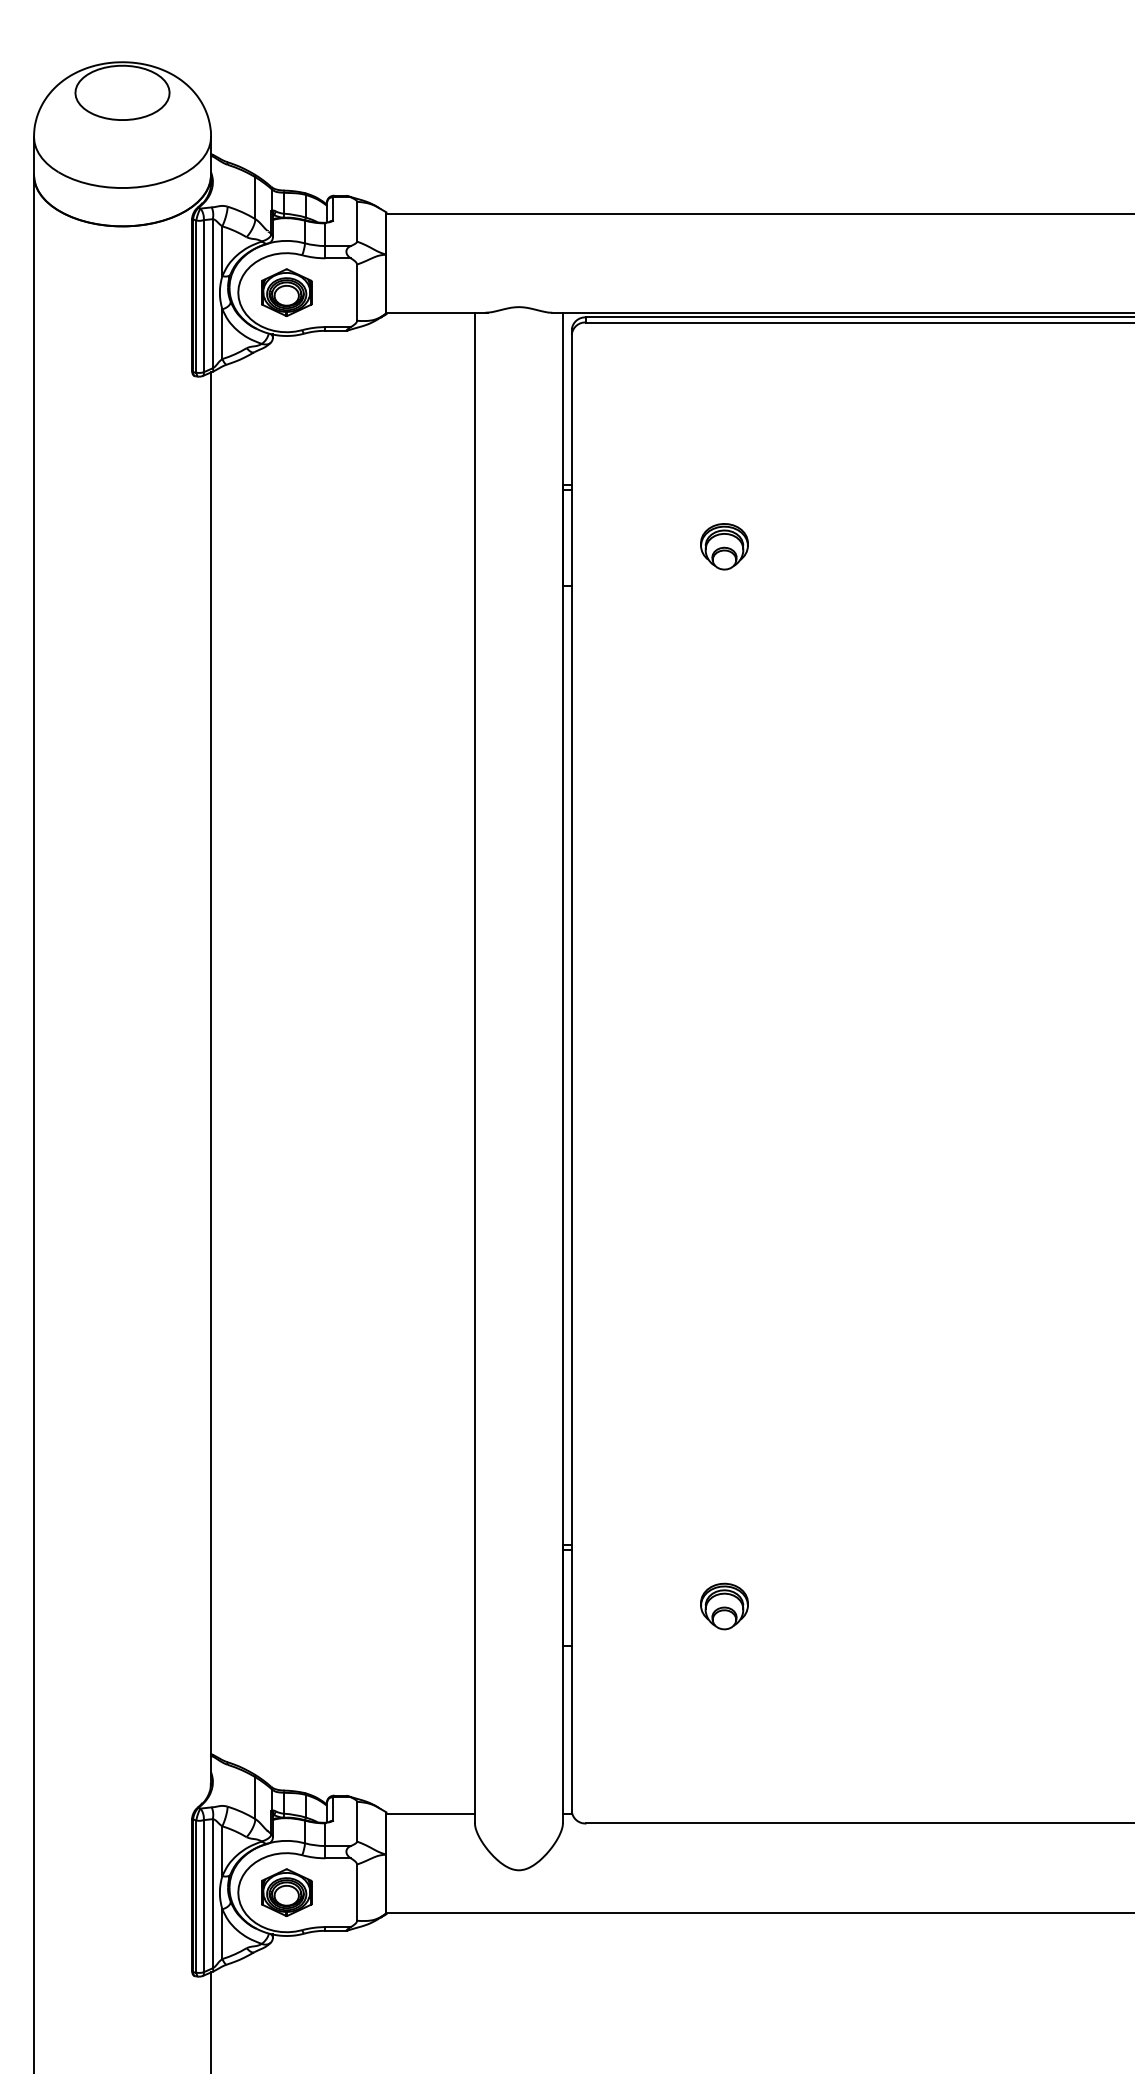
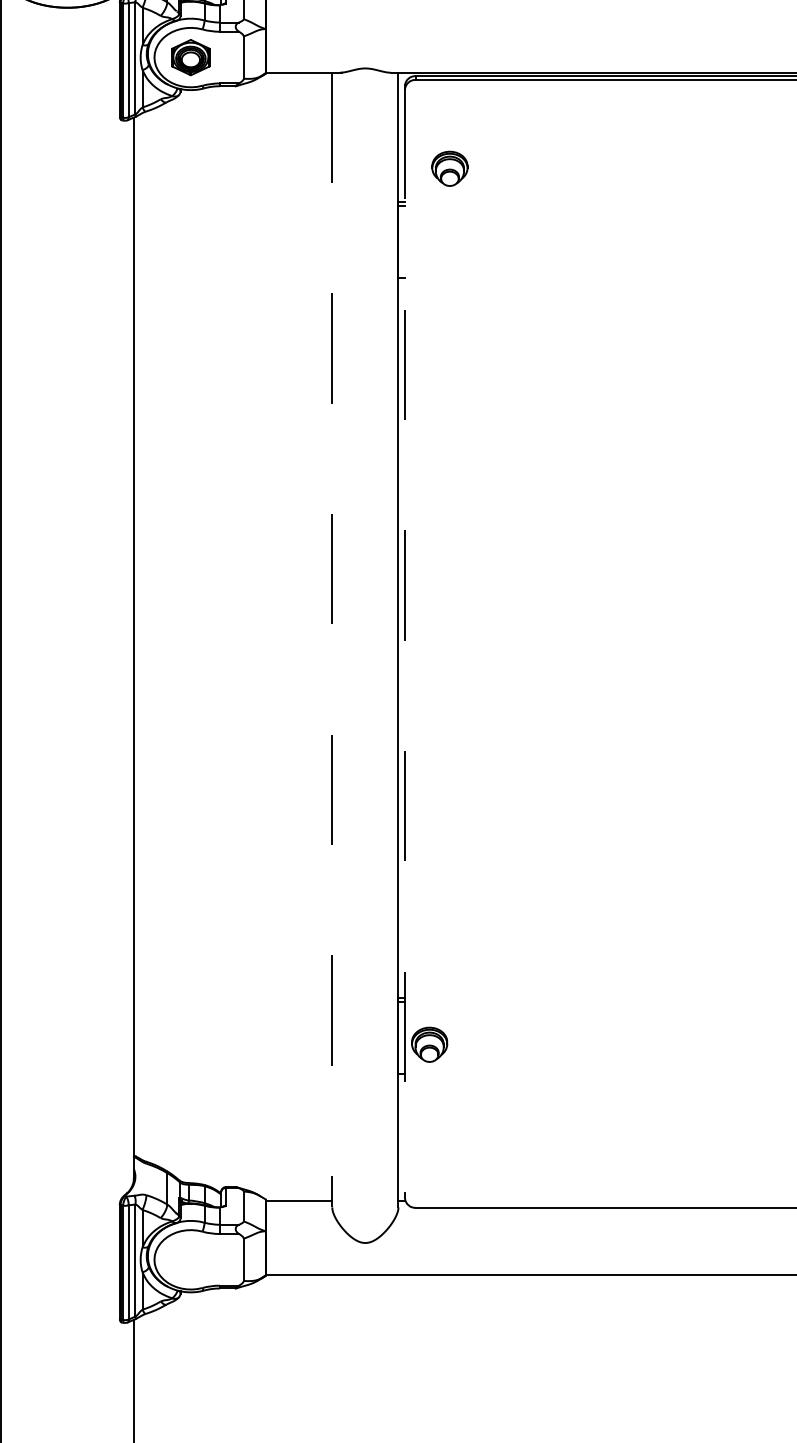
part: (724, 546) -> (449, 168), moved
line: (474, 1068) -> (331, 640), solid -> dashed
line: (571, 1073) -> (404, 644), solid -> dashed
part: (724, 1606) -> (429, 1044), moved
part: (286, 1892) -> (190, 1259), removed

